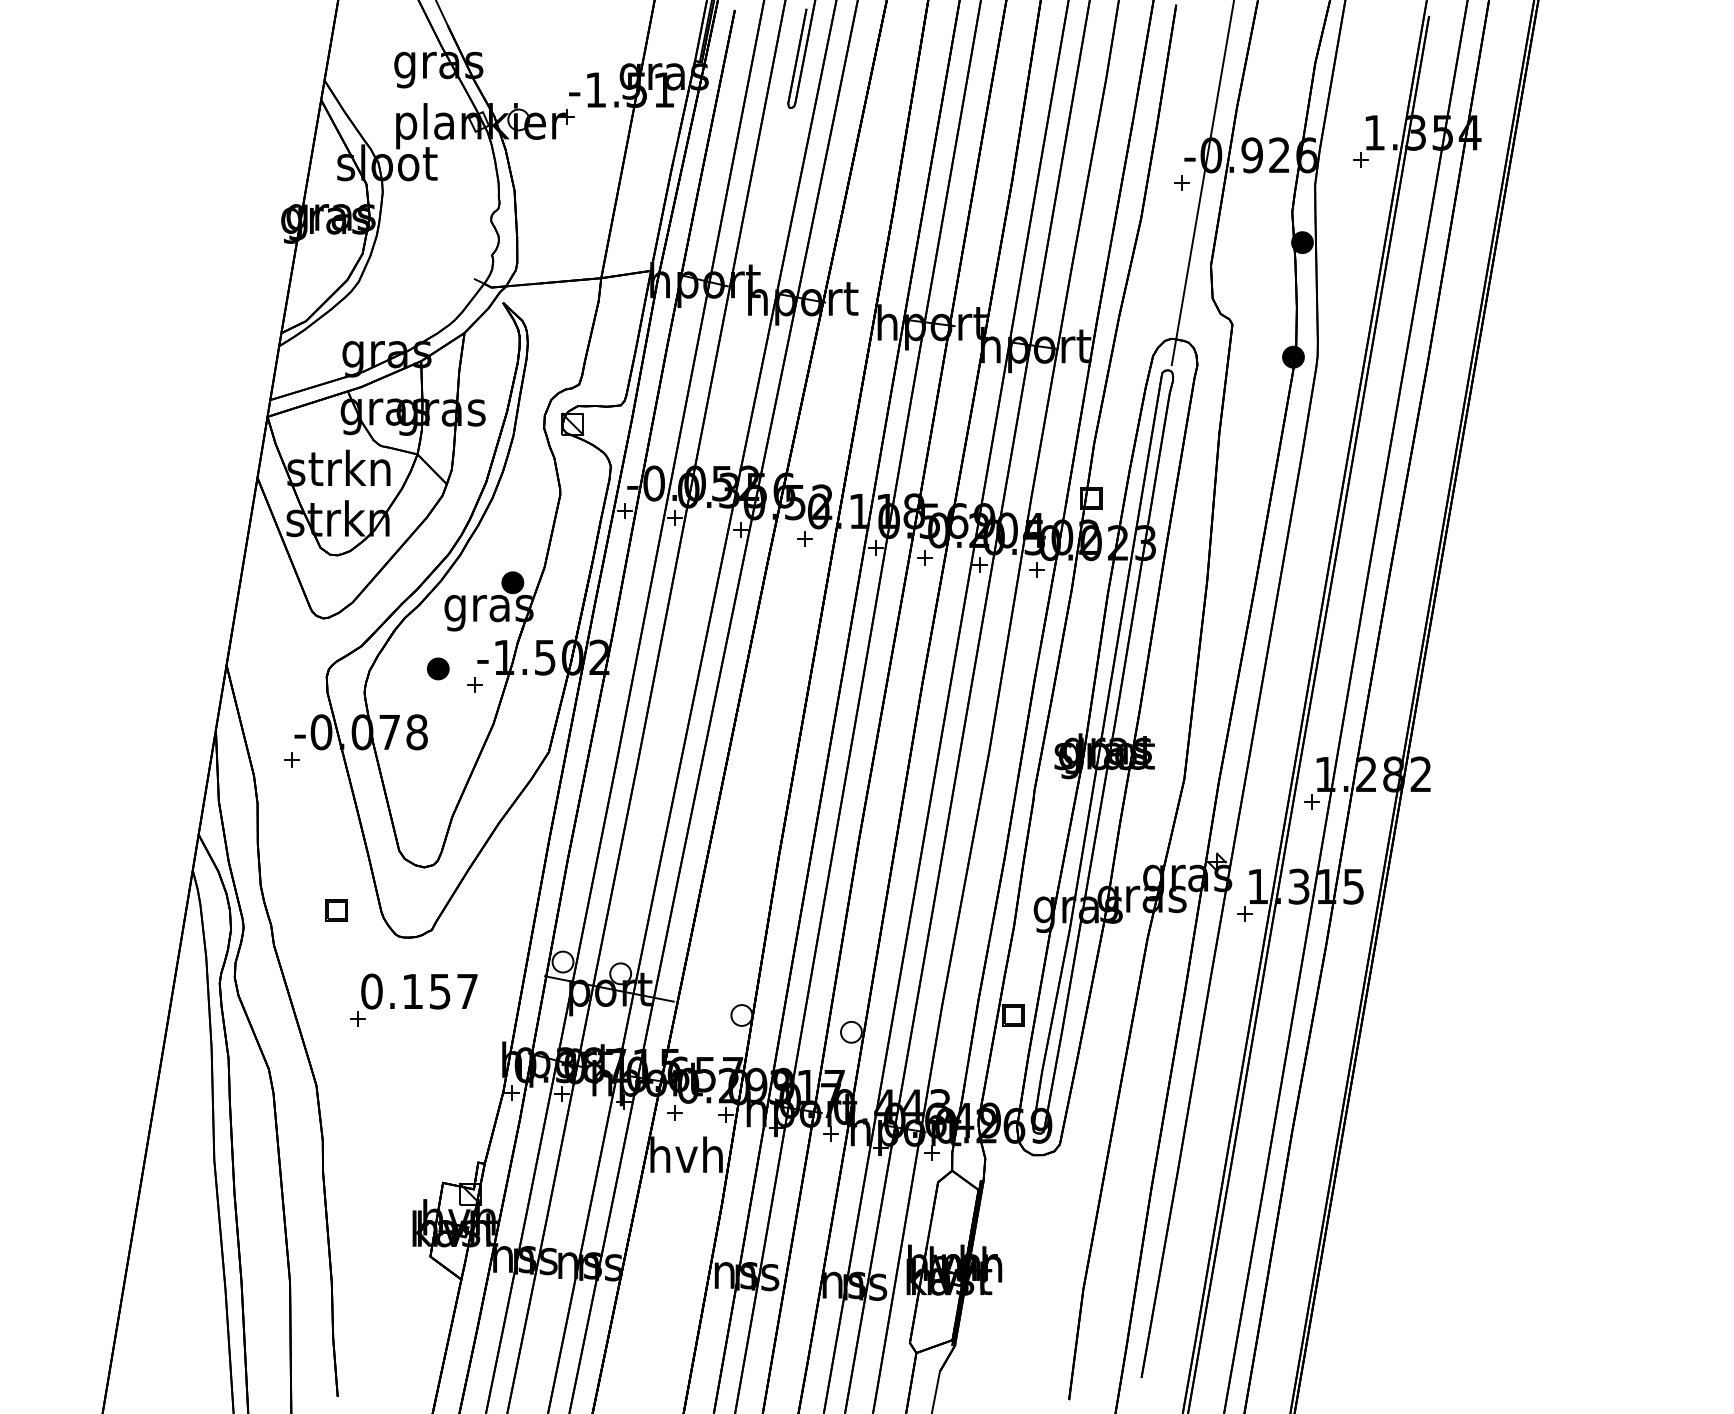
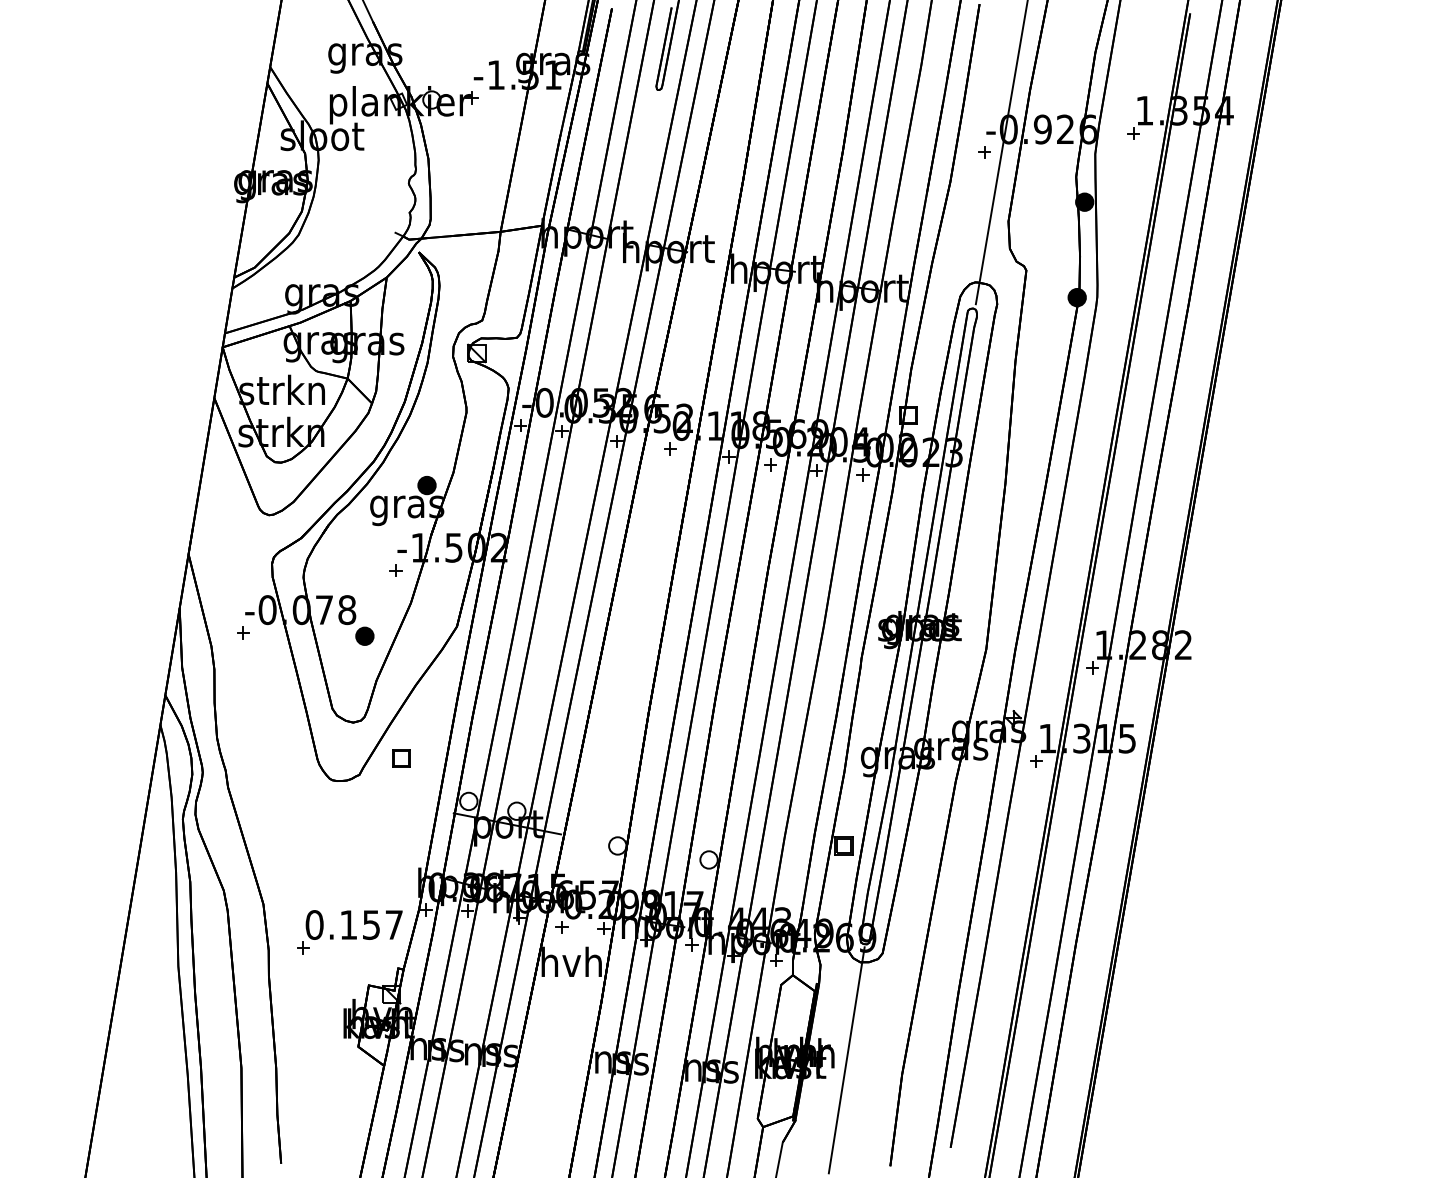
part: (437, 667) -> (364, 635), moved
part: (336, 910) -> (401, 758), moved
part: (413, 1000) -> (349, 932), moved
line: (1016, 1273) -> (846, 1060), added

